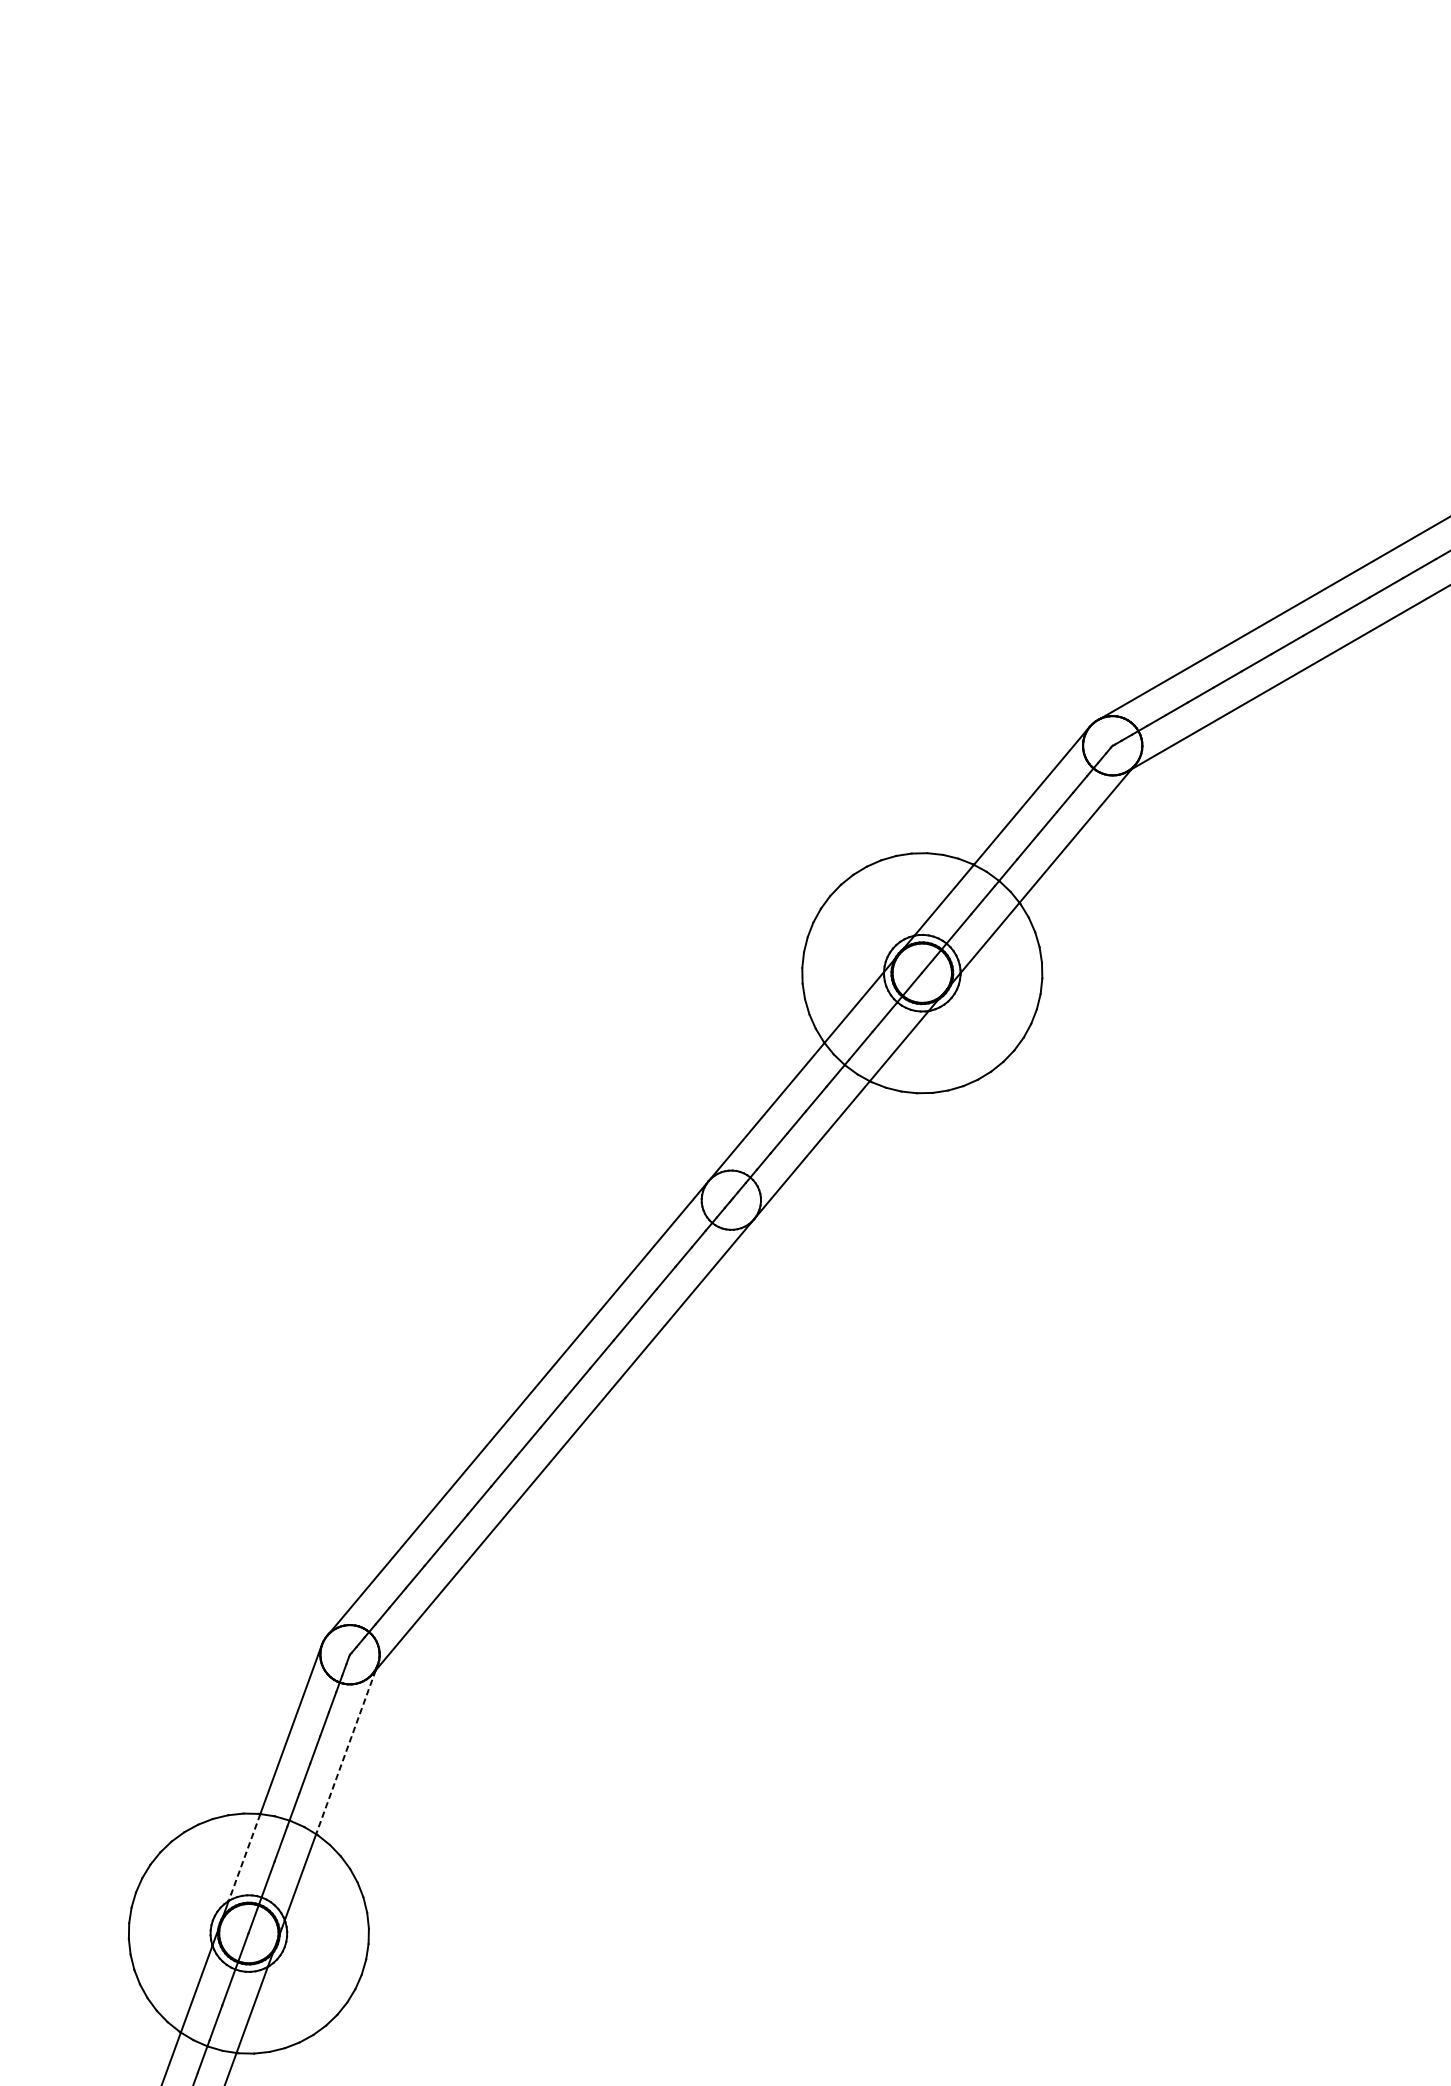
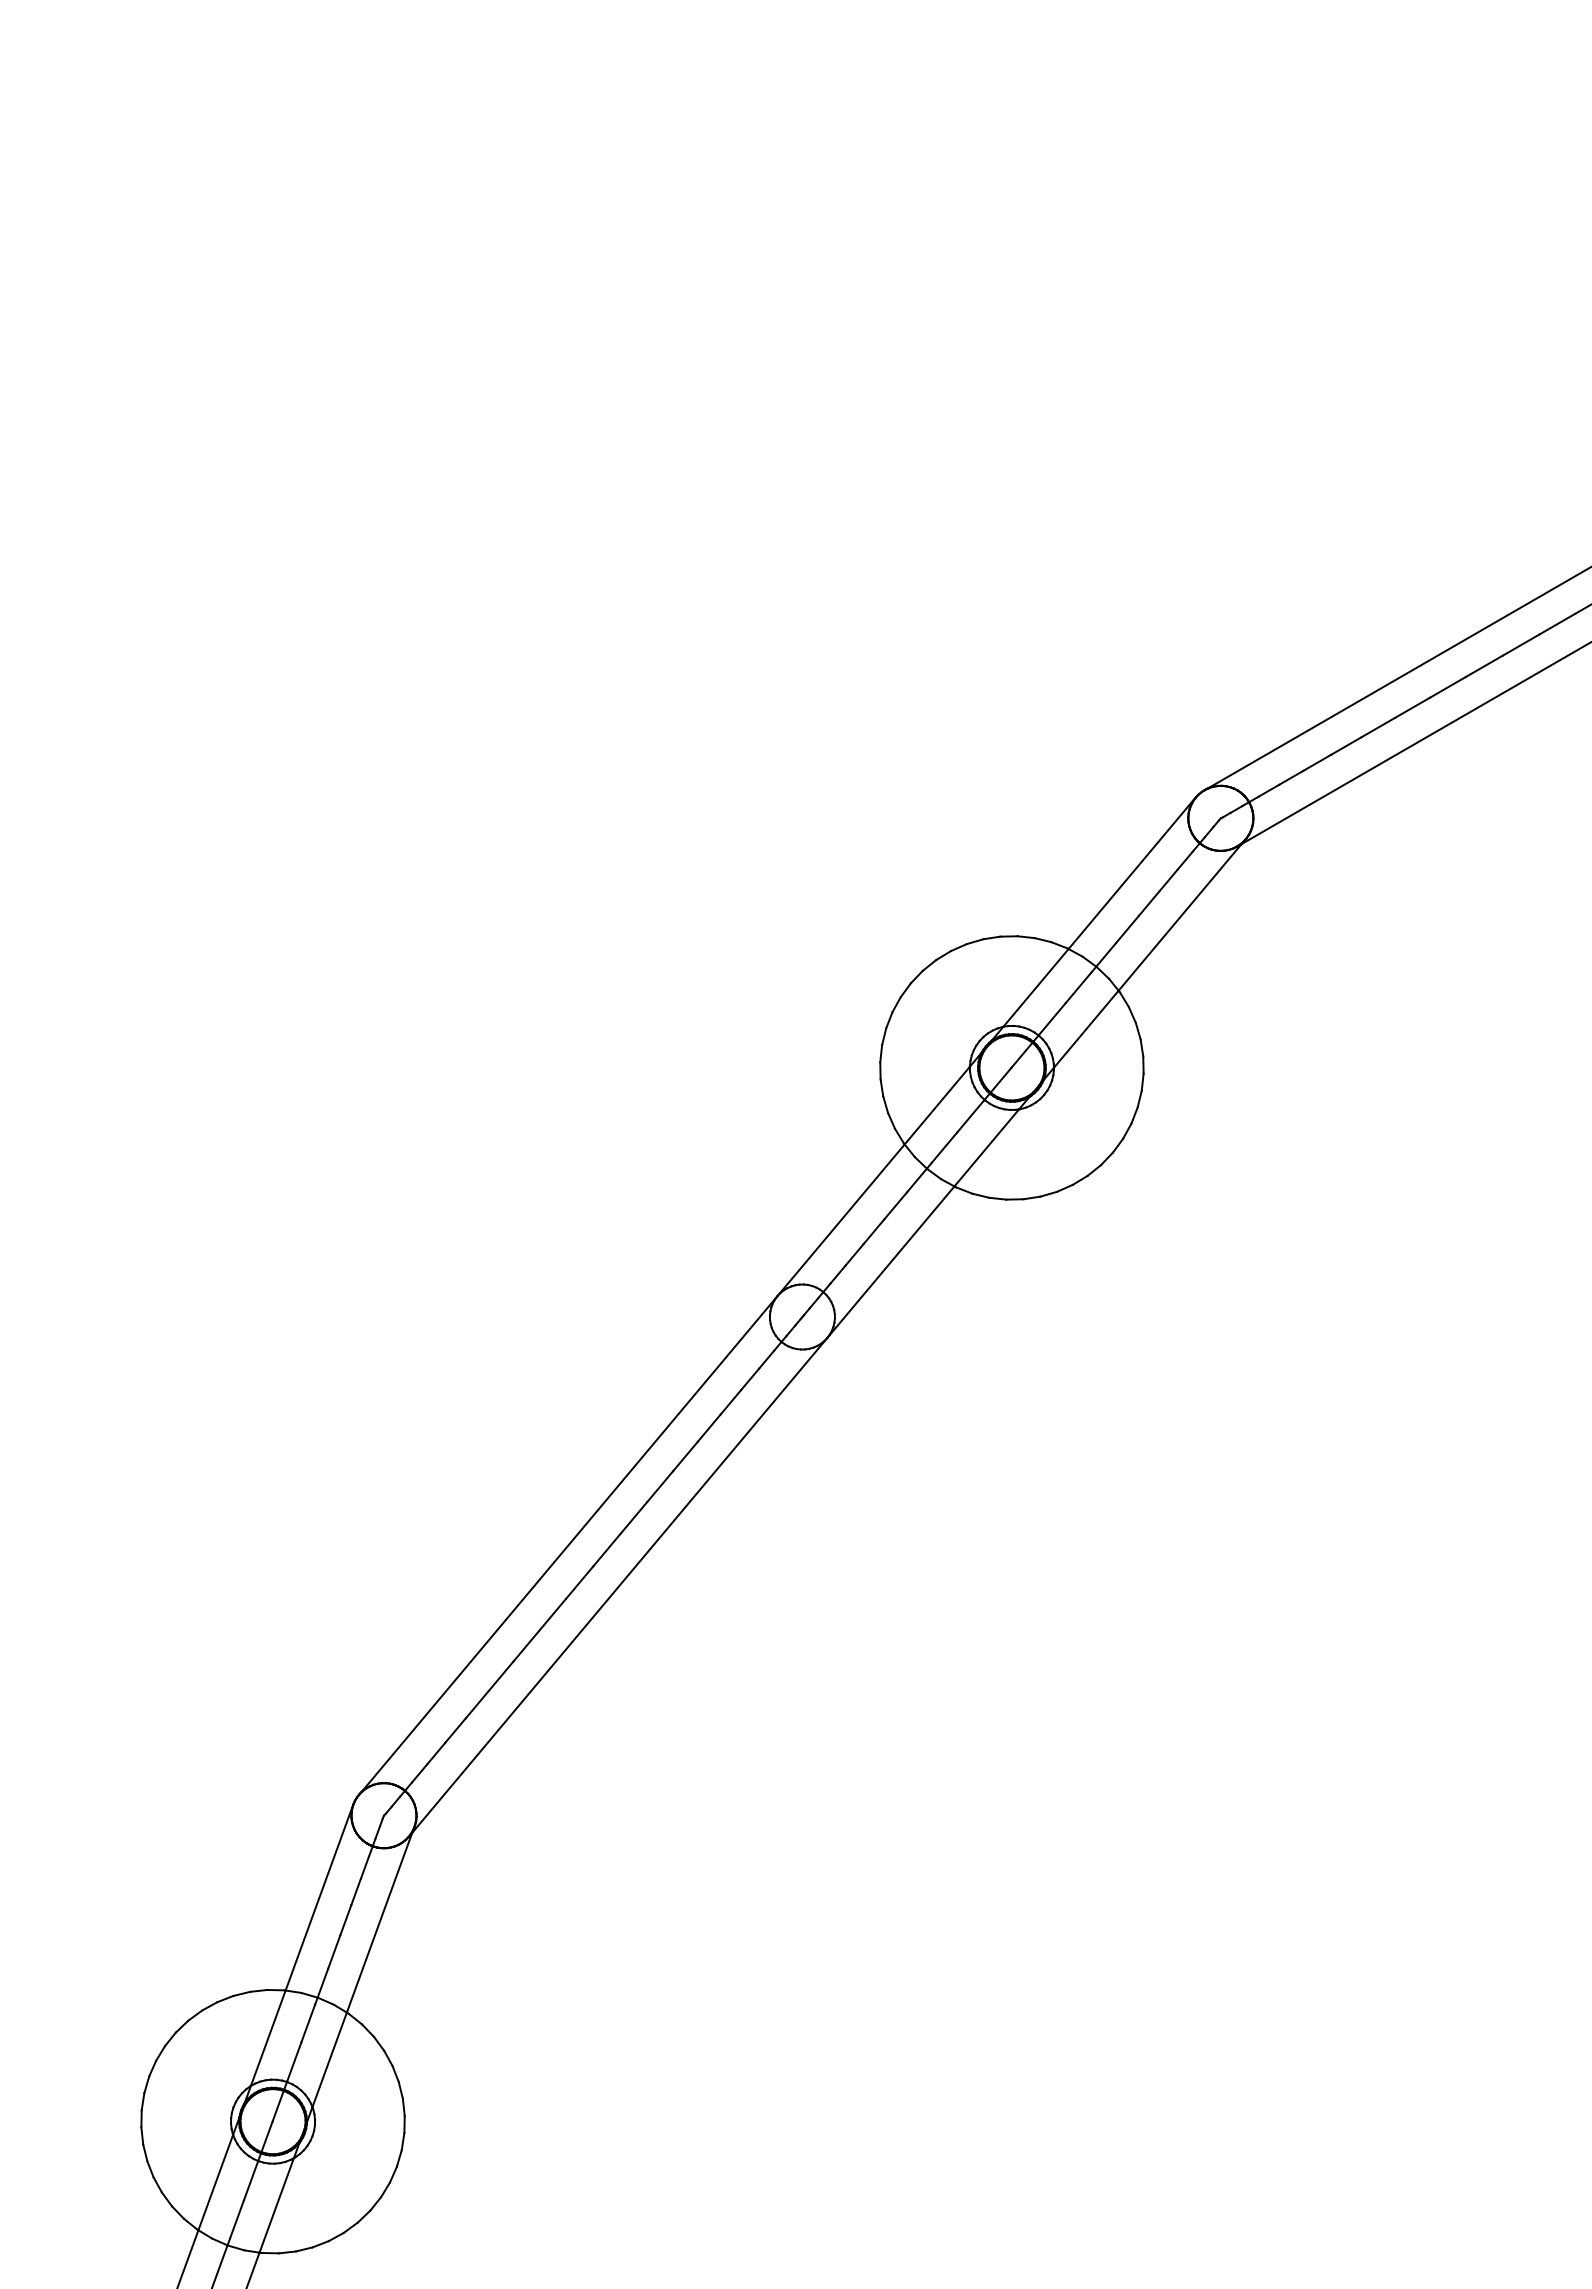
line: (345, 1752) -> (379, 1922), dashed -> solid
line: (244, 1857) -> (268, 2038), dashed -> solid

